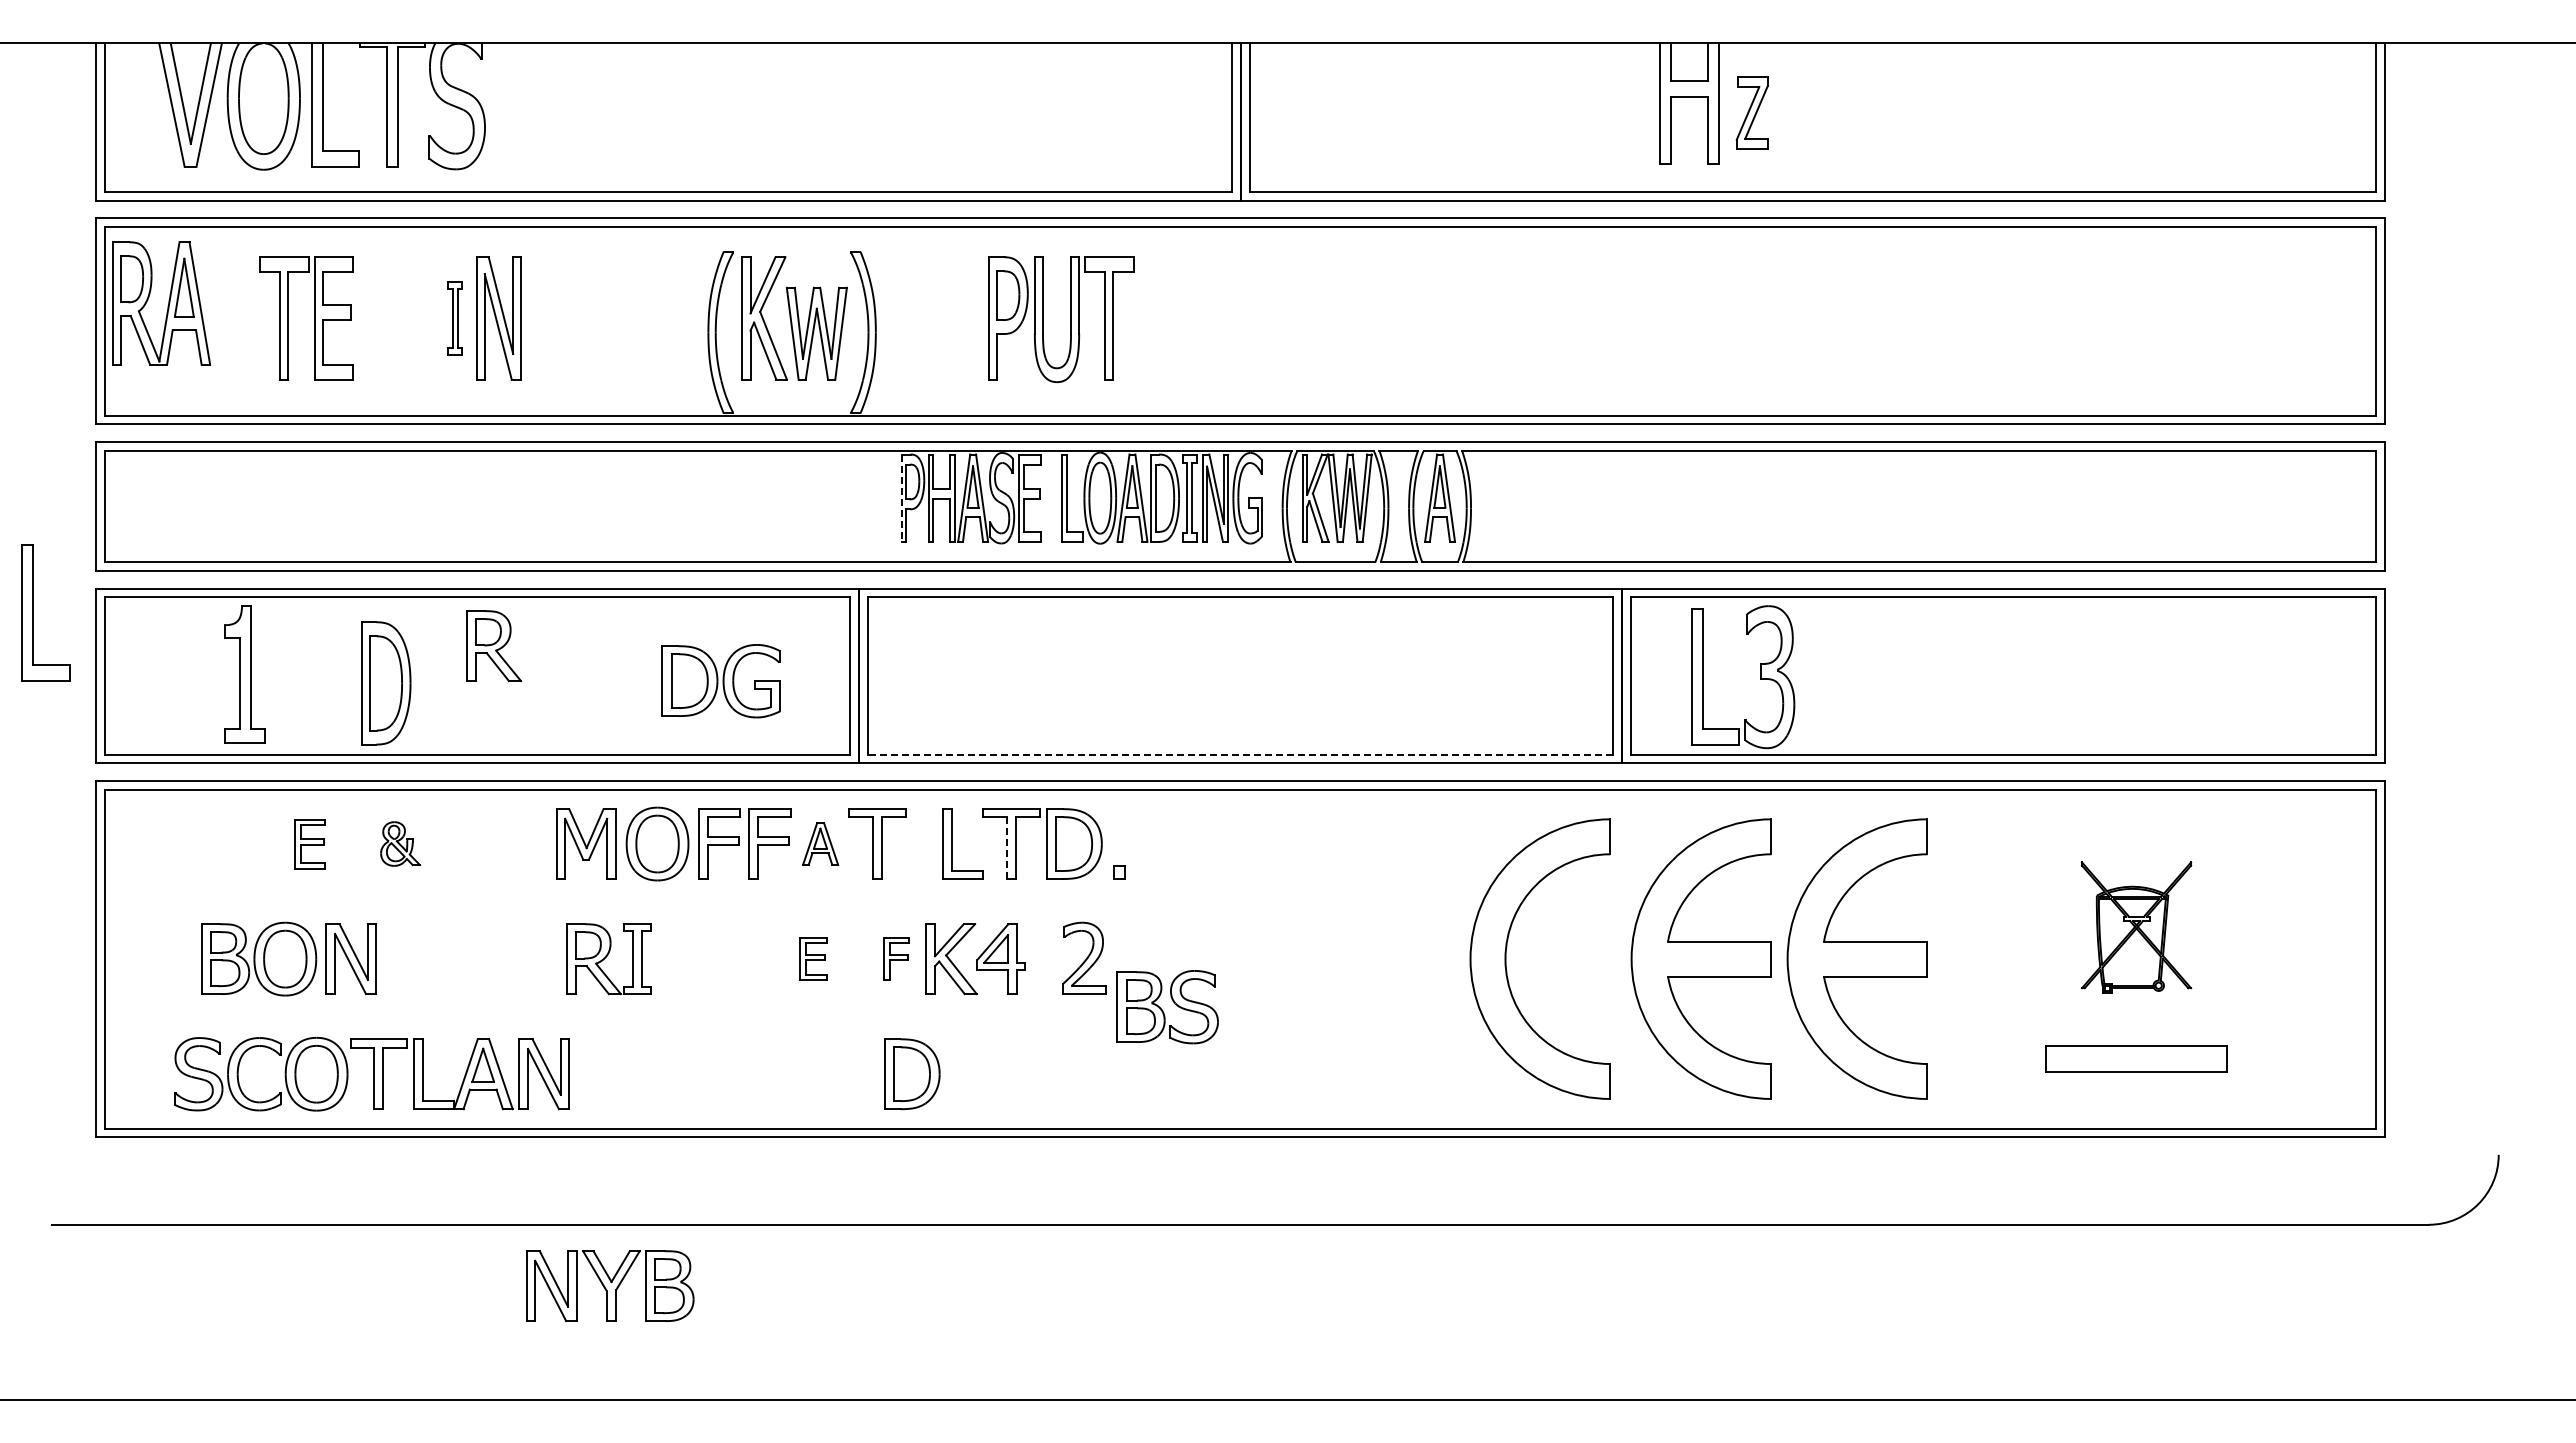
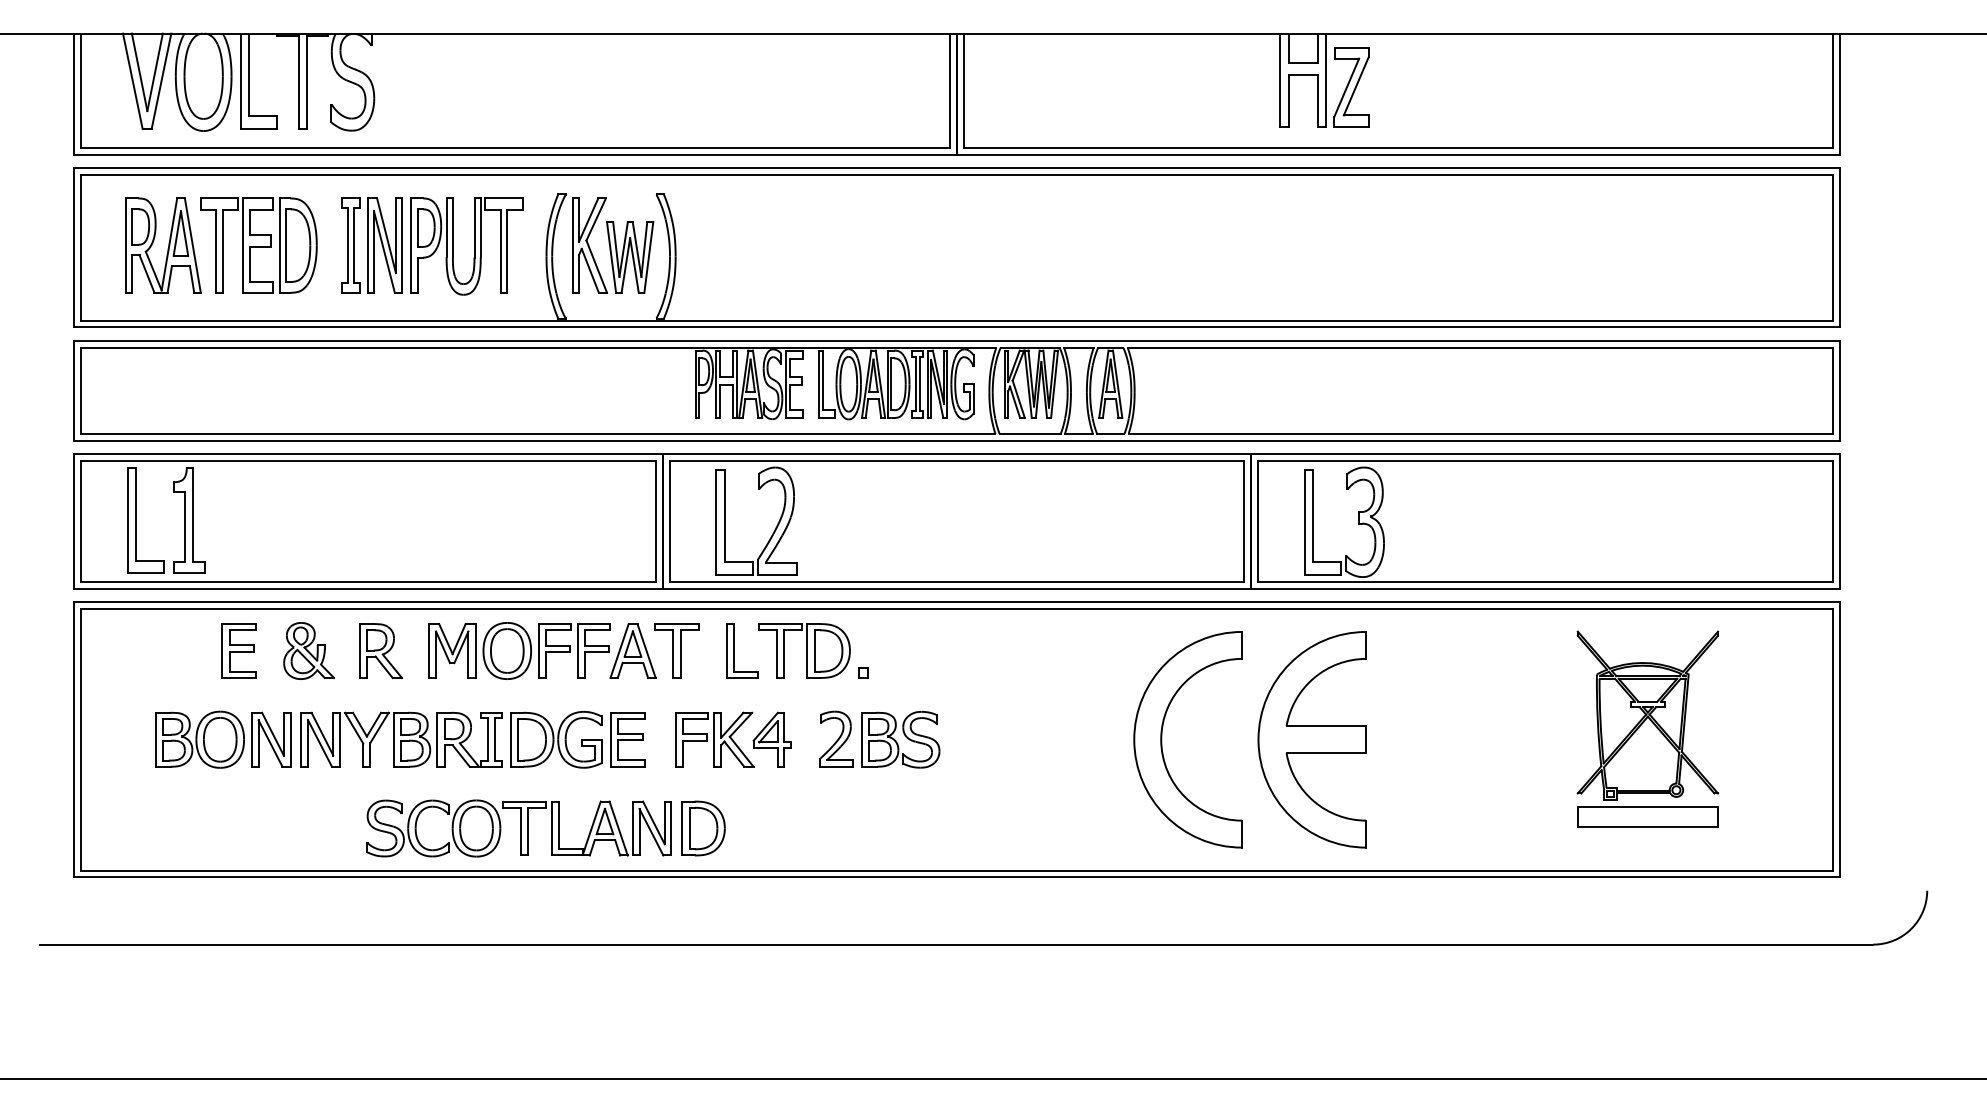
part: (1752, 112) -> (1351, 86), size x1.43
part: (167, 306) -> (167, 248), moved
part: (454, 318) -> (350, 245), size x1.67
part: (1070, 319) -> (474, 246), moved
line: (901, 498) -> (695, 384), dashed -> solid
part: (33, 612) -> (136, 520), moved
part: (493, 645) -> (380, 650), moved
part: (720, 681) -> (555, 740), moved
part: (386, 683) -> (298, 245), moved
part: (1004, 686) -> (774, 529), added
line: (1240, 754) -> (956, 581), dashed -> solid
part: (309, 843) -> (238, 650), size x1.43
part: (400, 843) -> (309, 650), size x1.67
part: (820, 843) -> (632, 650), size x1.67
line: (1006, 848) -> (776, 654), dashed -> solid
part: (2136, 927) -> (1647, 715), size x1.67
part: (813, 958) -> (627, 739), size x1.67
part: (896, 958) -> (691, 739), size x1.67
part: (1856, 958) -> (1431, 739), removed
part: (1167, 1007) -> (900, 740), moved
part: (371, 1073) -> (518, 827), moved
part: (610, 1285) -> (366, 739), moved

